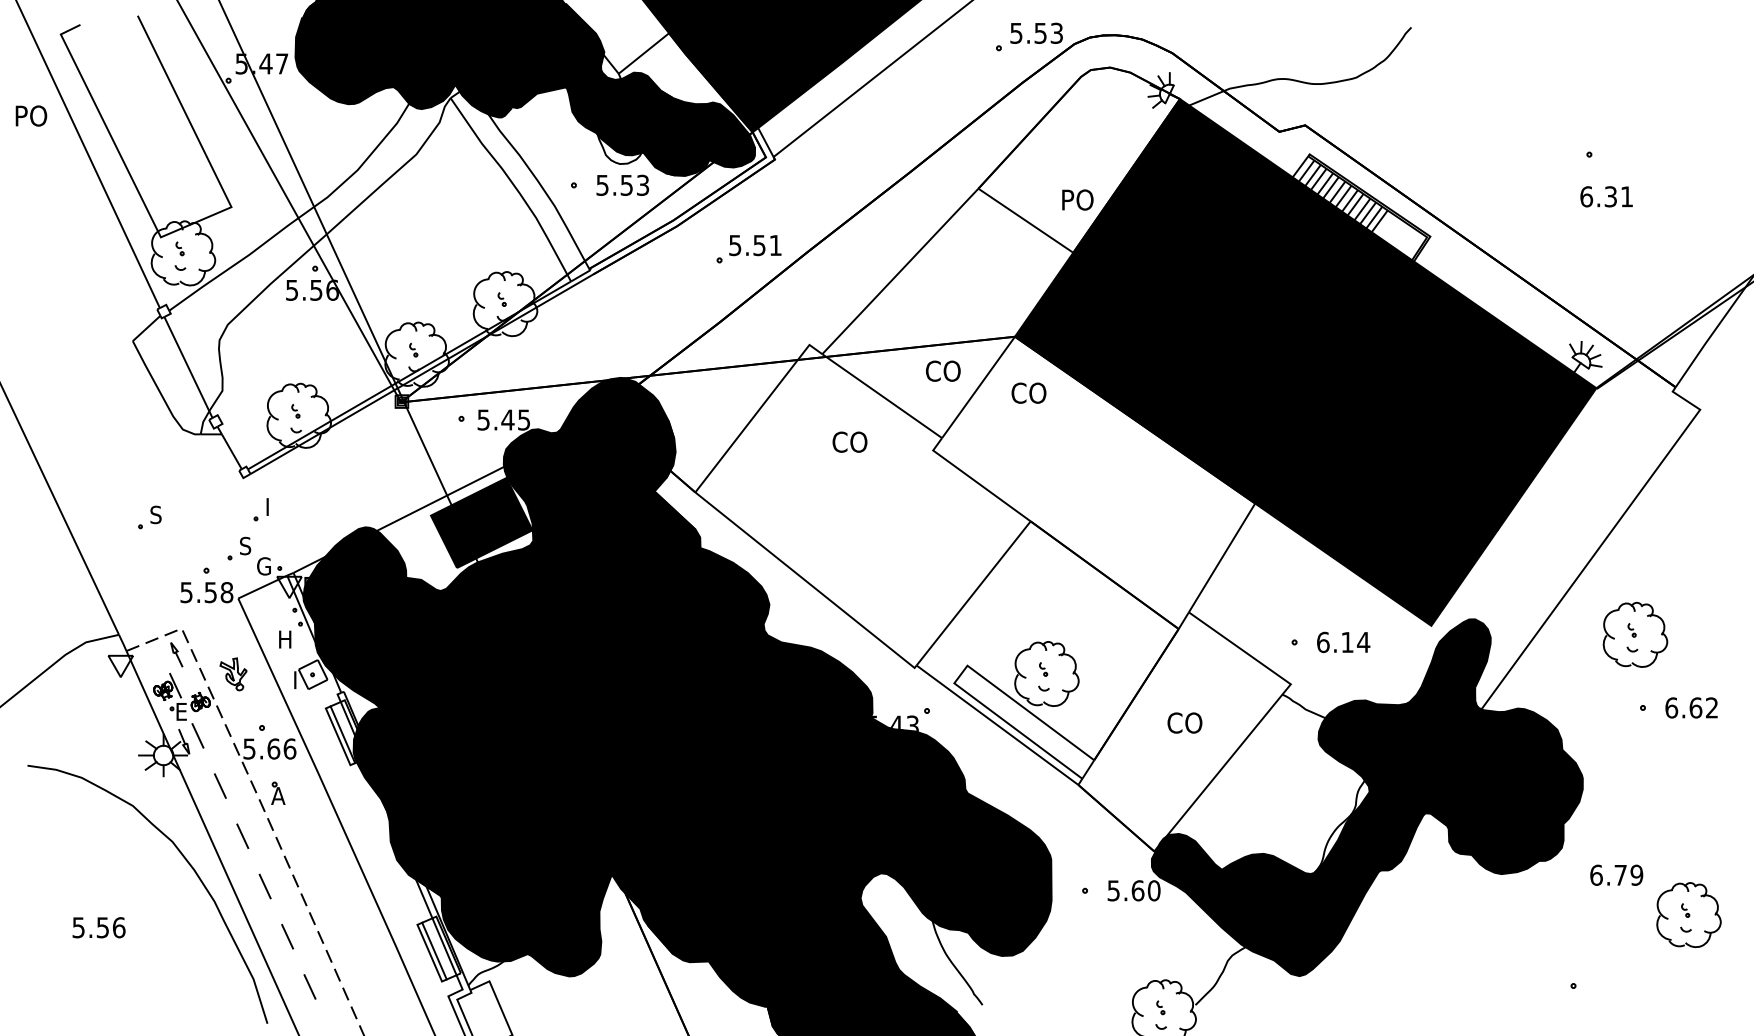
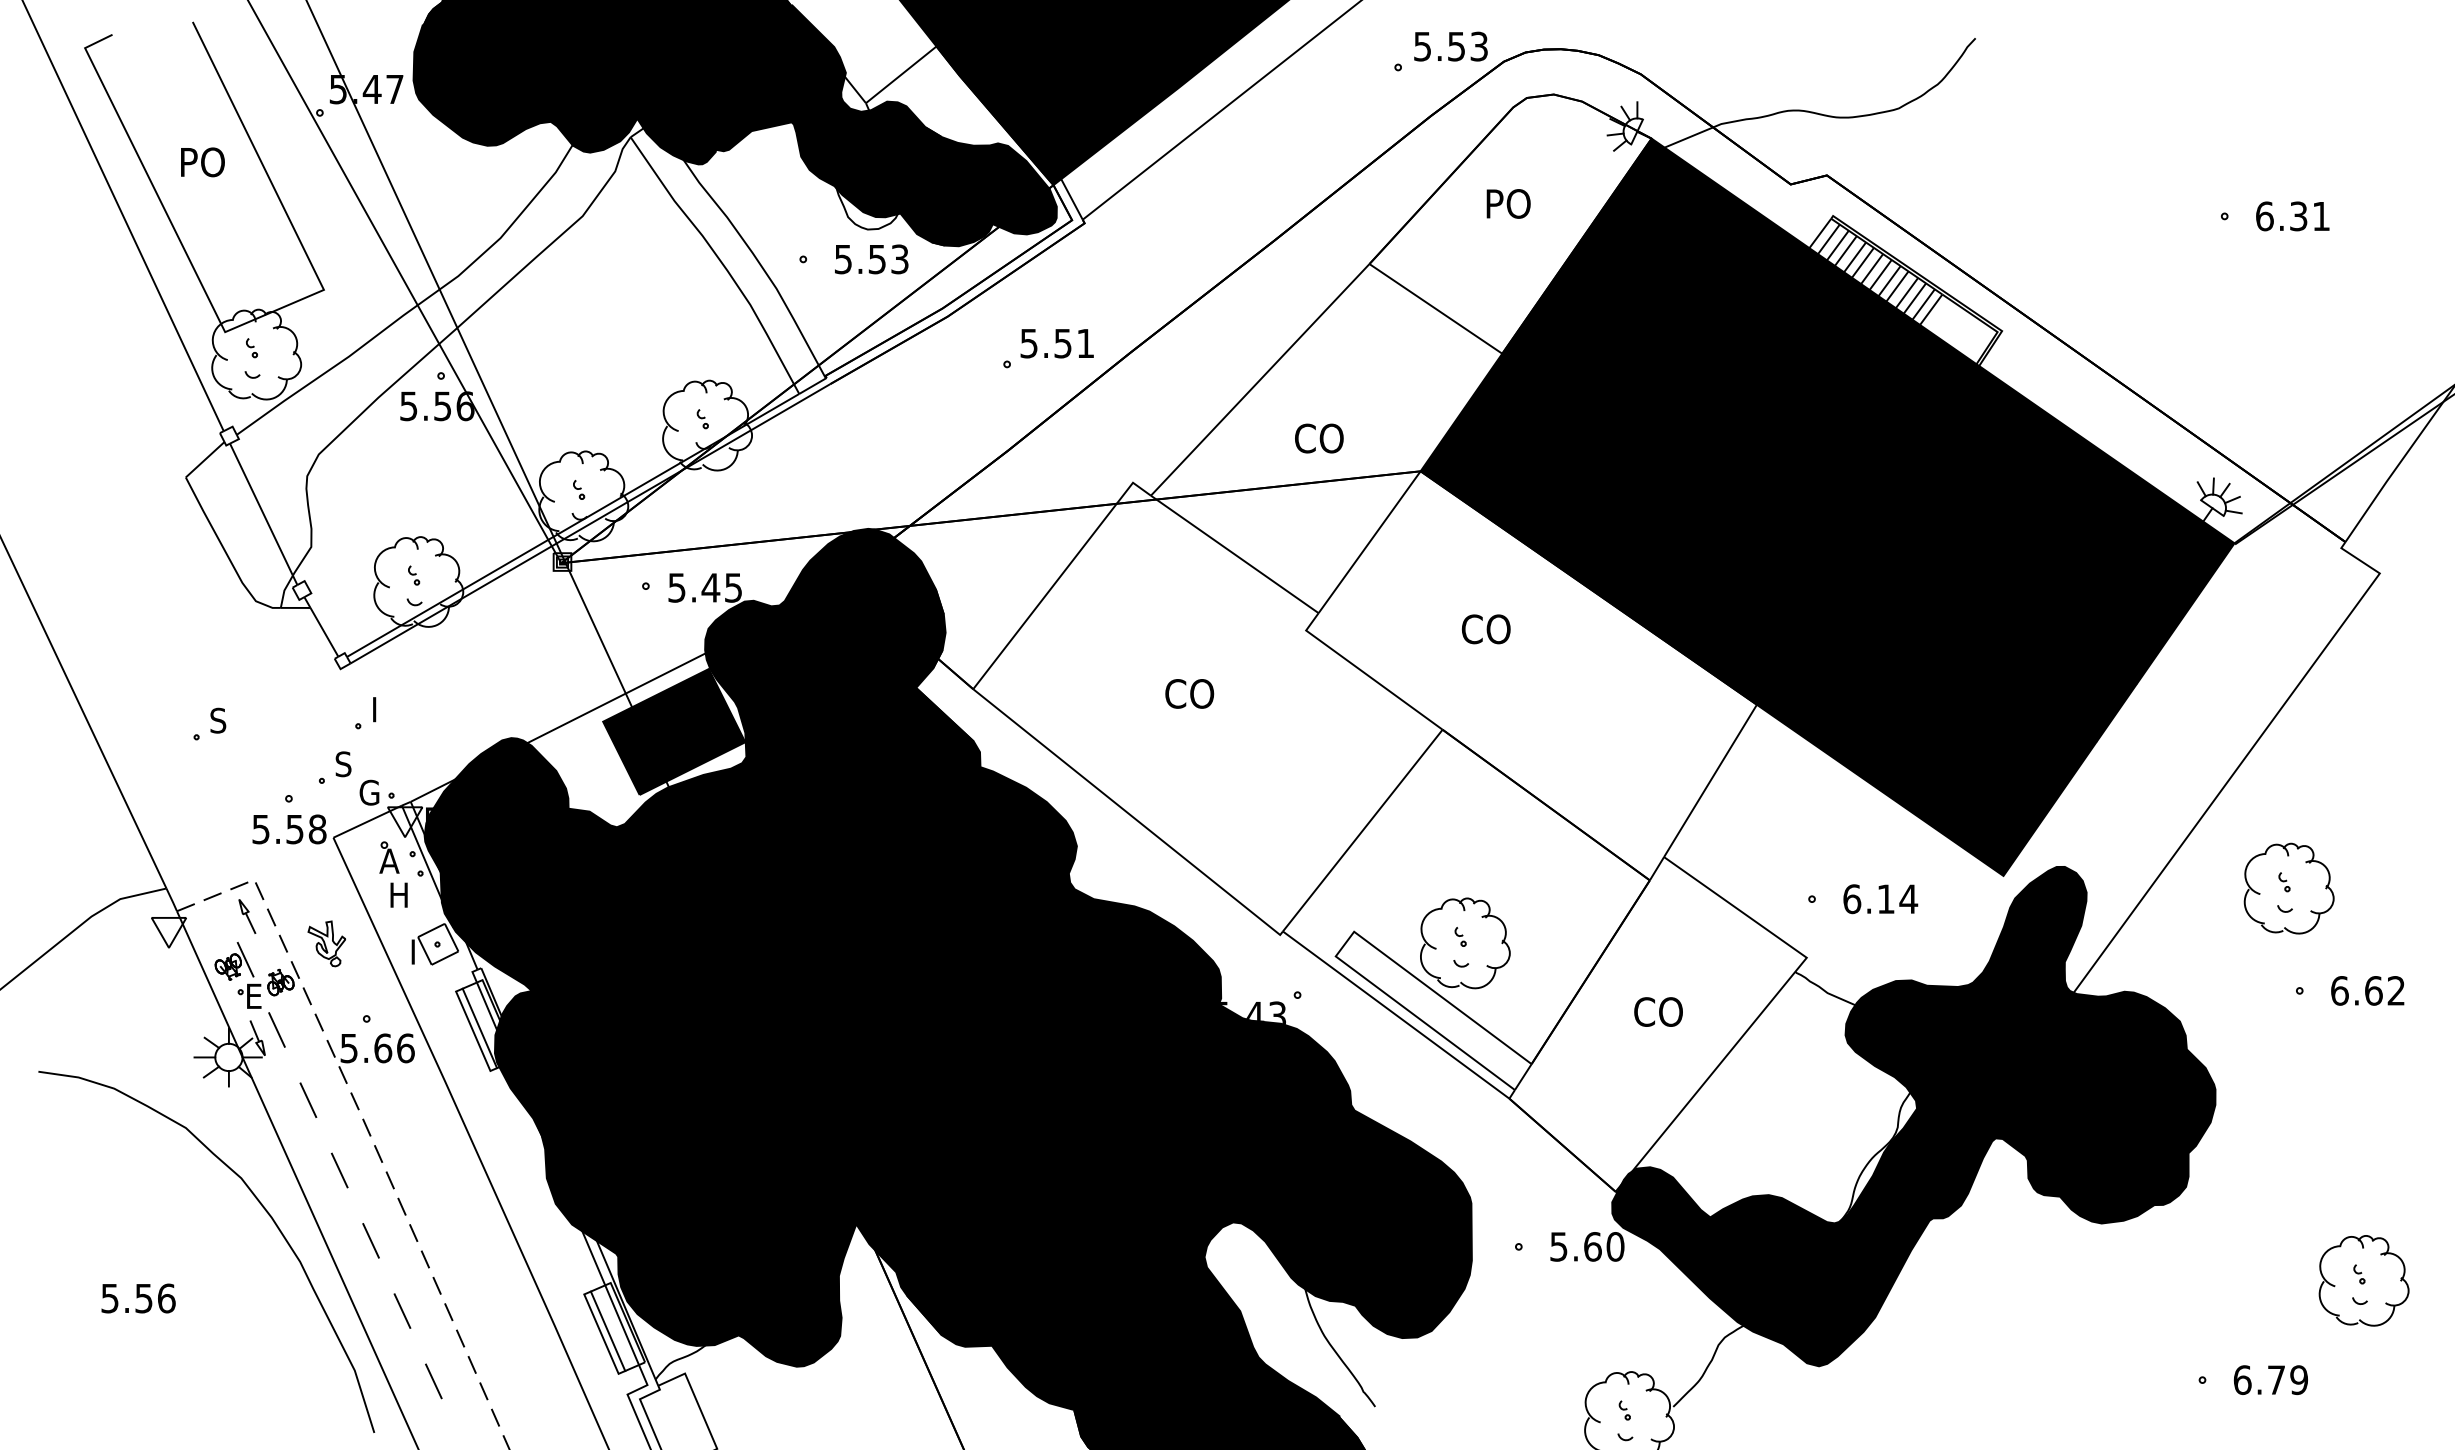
text: (31, 116) -> (202, 162), moved
text: (1606, 196) -> (2292, 216), moved
text: (1077, 199) -> (1508, 203), moved
text: (943, 371) -> (1319, 438), moved
text: (1028, 393) -> (1485, 629), moved
text: (849, 441) -> (1189, 693), moved
part: (278, 793) -> (389, 857), moved
text: (1616, 874) -> (2270, 1379), moved

